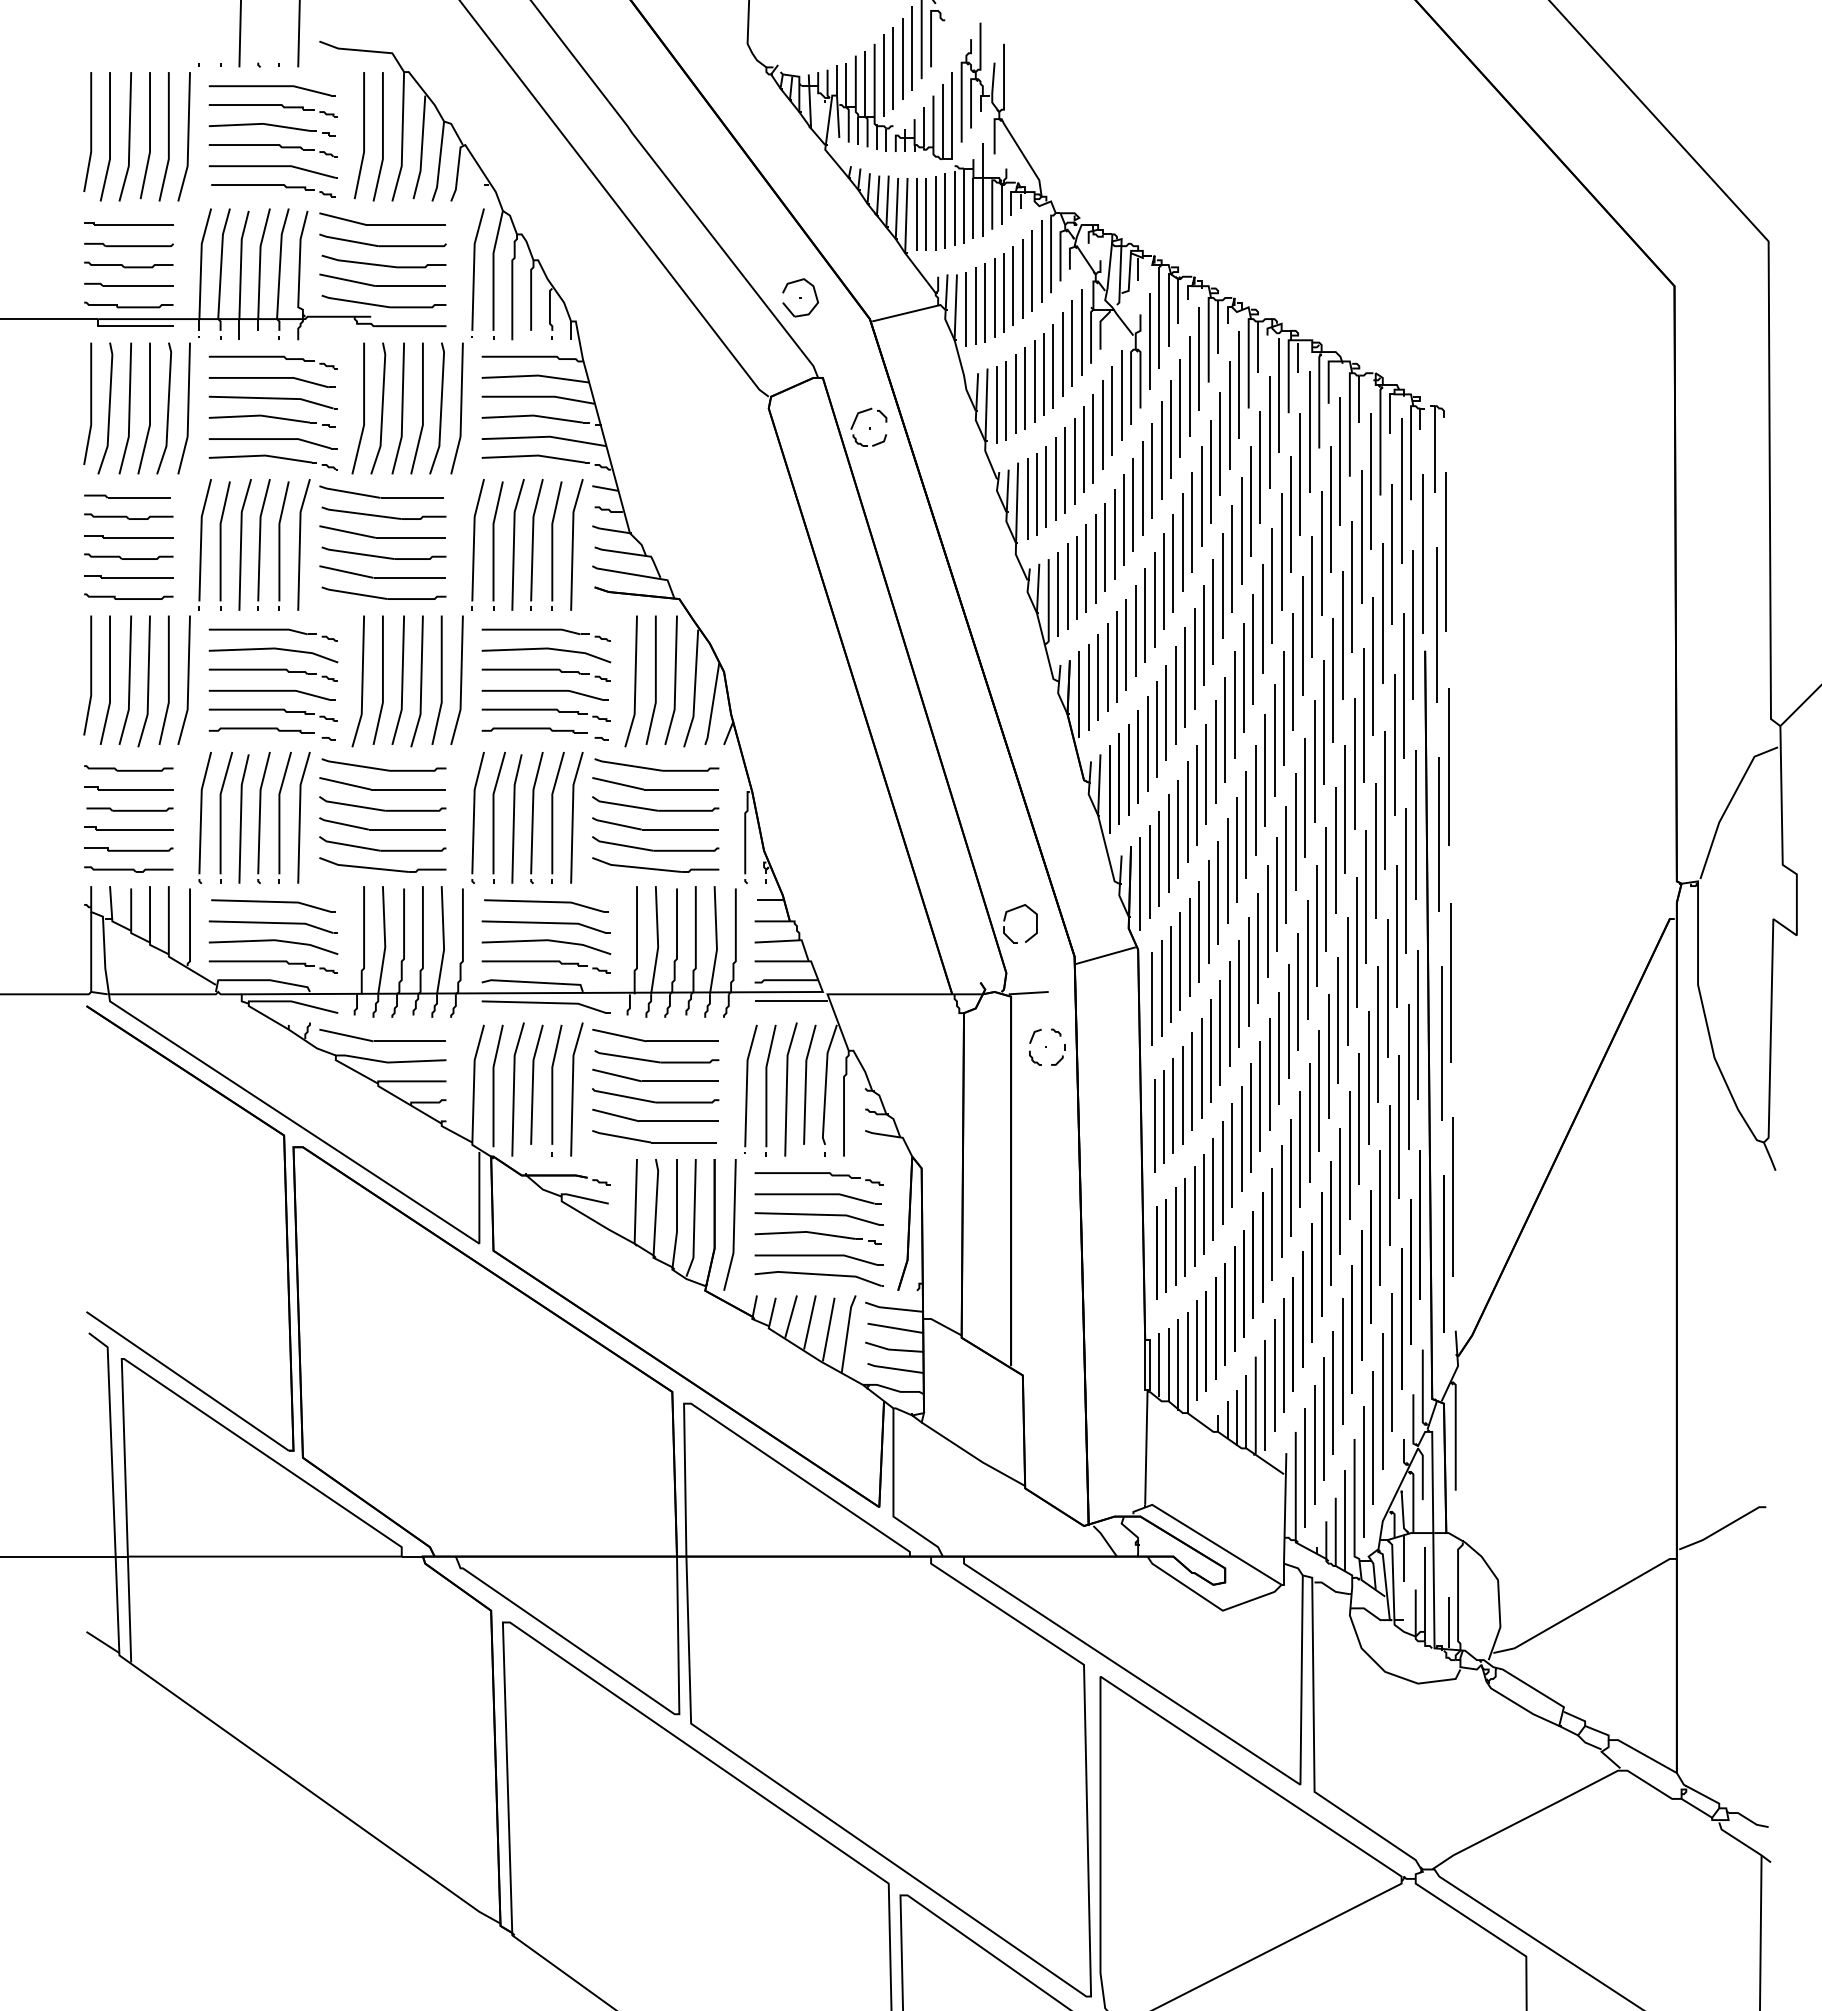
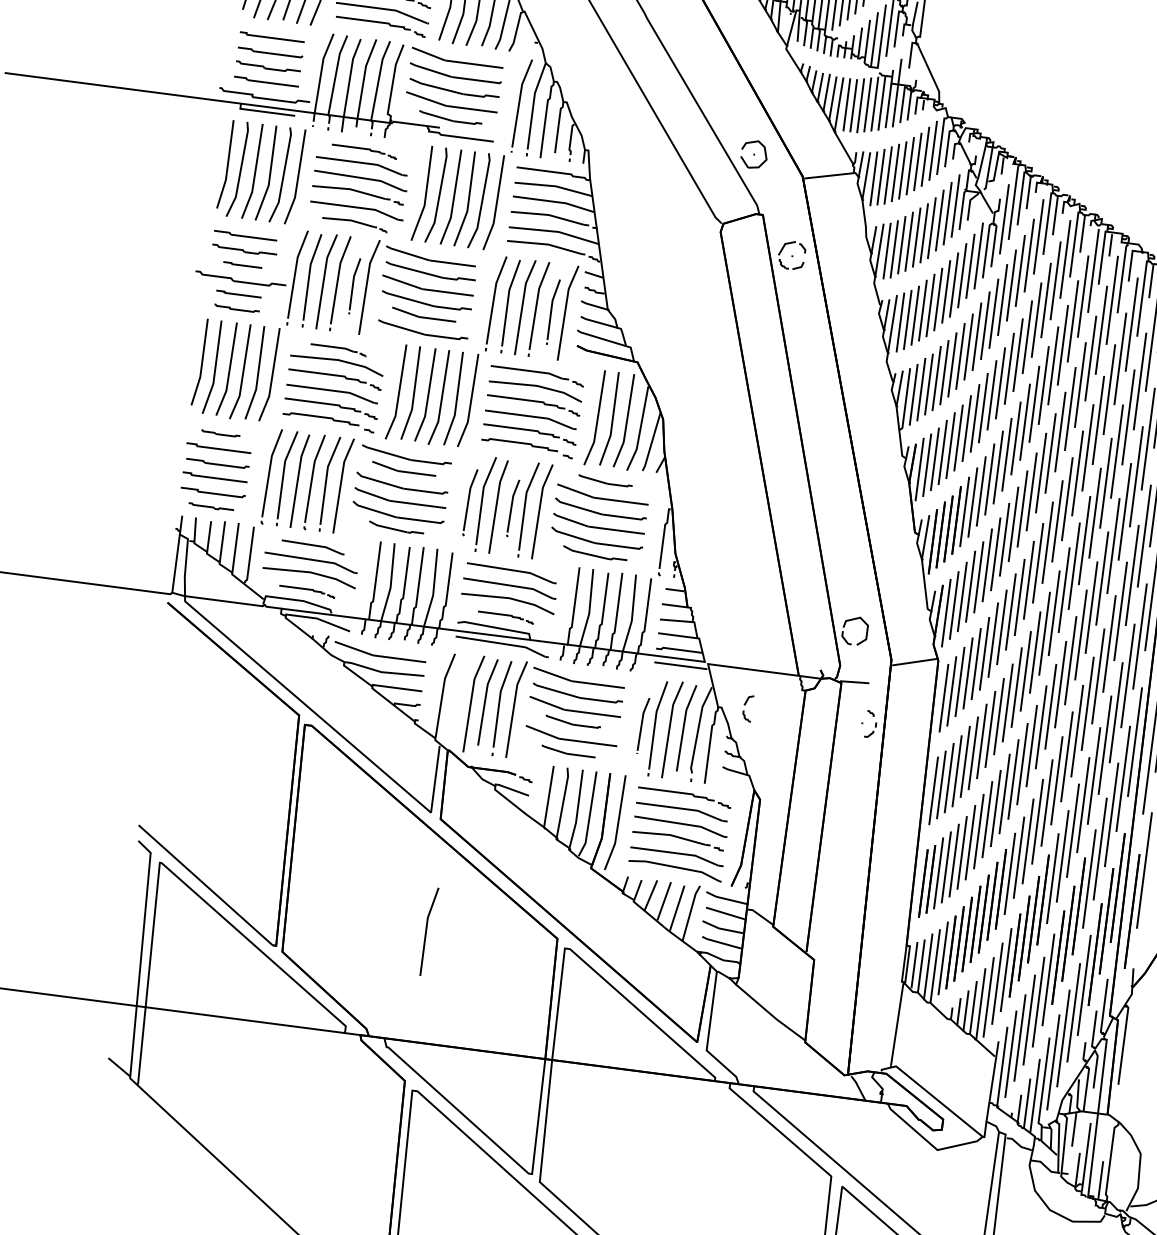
part: (383, 301) -> (450, 117), size x0.7
part: (128, 304) -> (264, 95), size x1.4
part: (272, 362) -> (363, 151), size x0.7
part: (272, 462) -> (354, 224), size x0.7
part: (128, 536) -> (242, 264), size x0.6
part: (283, 545) -> (354, 285), size x0.6
part: (556, 545) -> (553, 311), size x0.7
part: (128, 556) -> (240, 279), size x1.4
part: (382, 571) -> (424, 314), size x0.7
part: (128, 576) -> (238, 293), size x0.7
part: (128, 596) -> (236, 308), size x0.7
part: (272, 634) -> (338, 349), size x0.6
part: (656, 764) -> (605, 480), size x0.6
part: (128, 768) -> (220, 433), size x0.6
part: (382, 783) -> (404, 468), size x0.7
part: (477, 817) -> (469, 502), size x0.7
part: (536, 818) -> (512, 508), size x0.6
part: (382, 864) -> (396, 527), size x0.6
part: (655, 864) -> (595, 553), size x0.7
part: (128, 869) -> (211, 507), size x0.7
part: (273, 905) -> (313, 547), size x0.7
part: (272, 966) -> (306, 591), size x0.6
part: (545, 966) -> (505, 617), size x0.6
part: (1035, 1047) -> (748, 708), moved
line: (494, 1085) -> (426, 931), moved
part: (750, 1088) -> (643, 725), size x0.6
part: (655, 1095) -> (573, 721), size x0.6
part: (654, 1136) -> (568, 751), size x0.6

